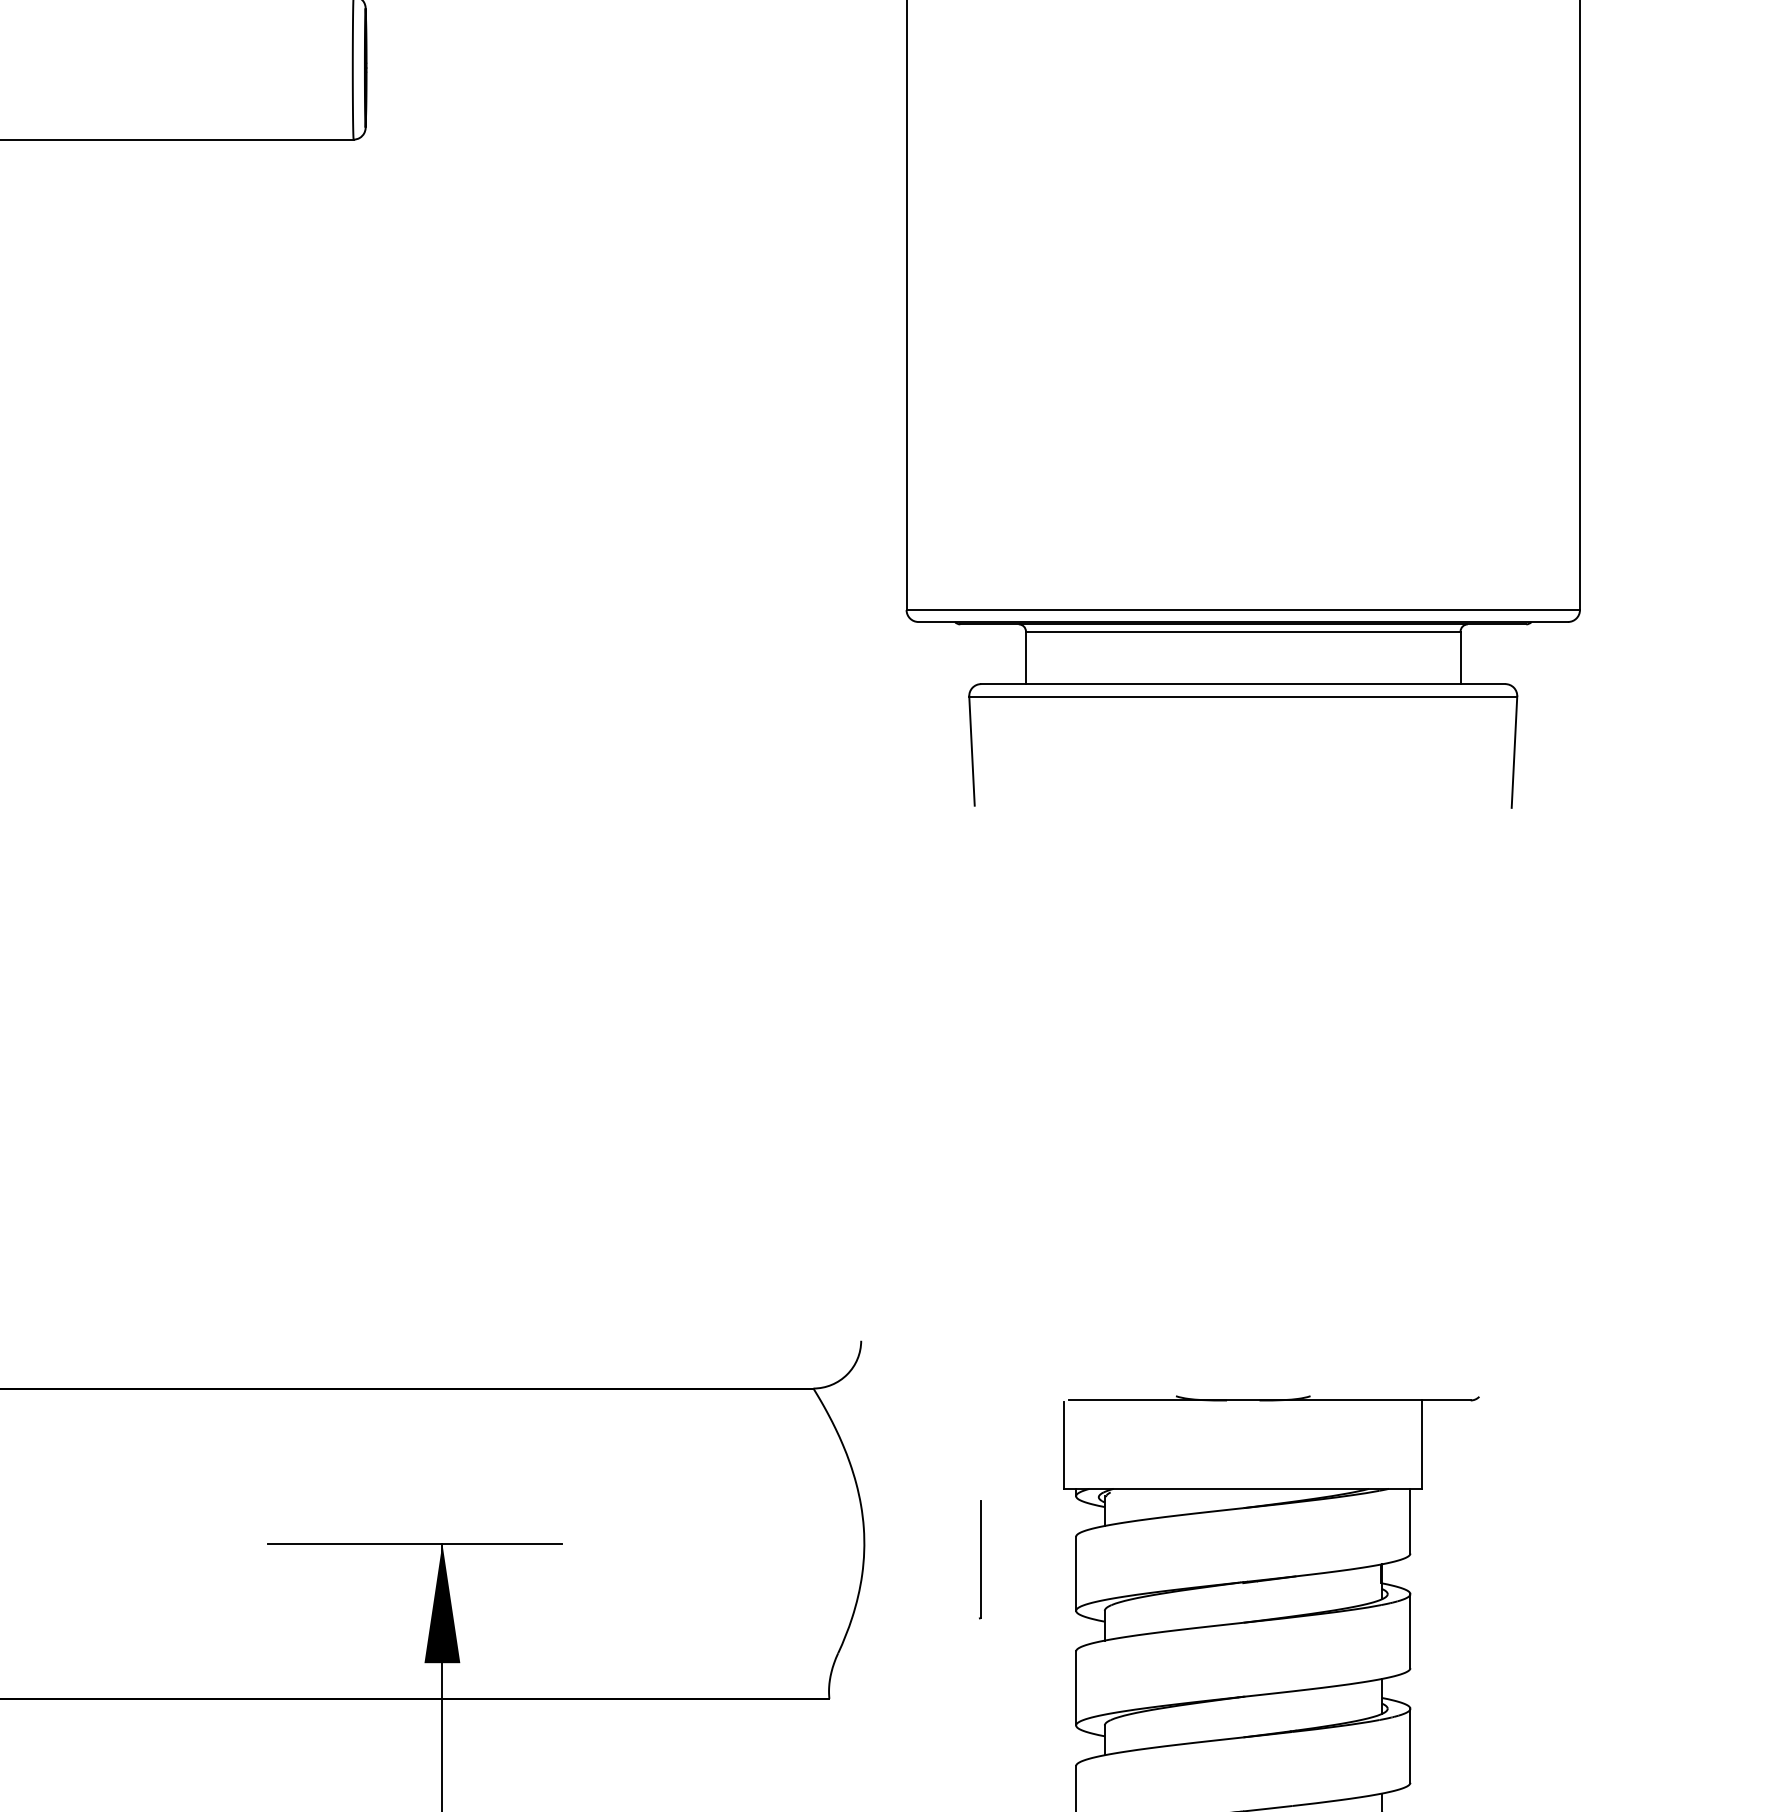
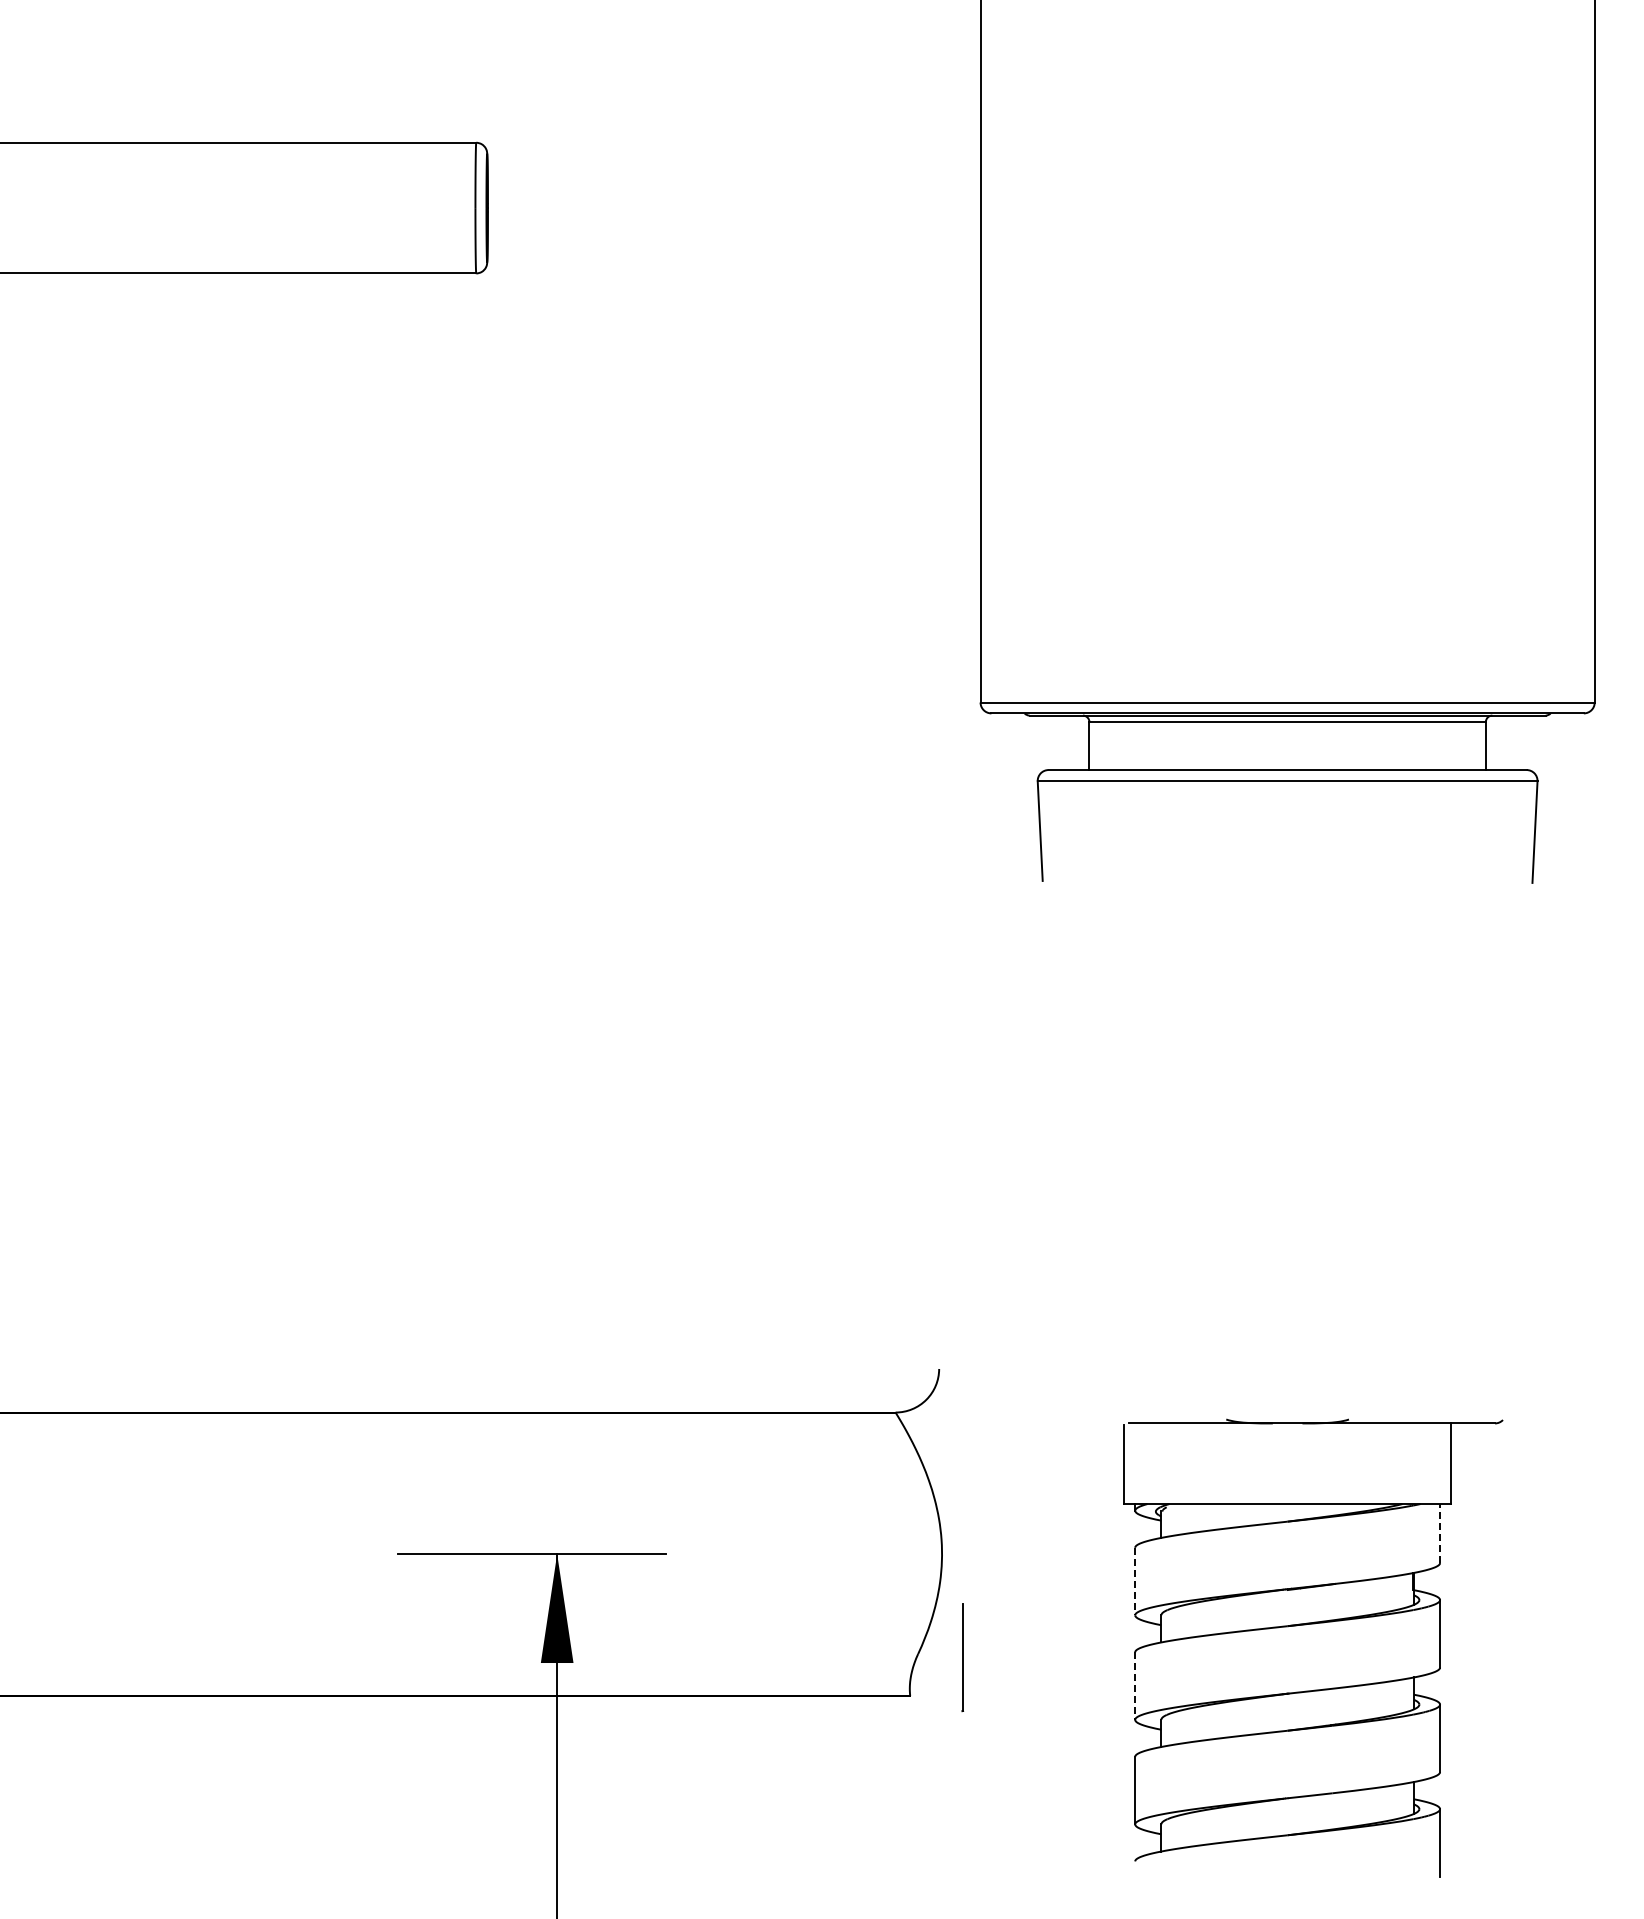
line: (1410, 1521) -> (1440, 1533), solid -> dashed
part: (979, 1559) -> (962, 1657), moved
line: (1076, 1573) -> (1135, 1581), solid -> dashed
line: (1076, 1688) -> (1135, 1686), solid -> dashed

